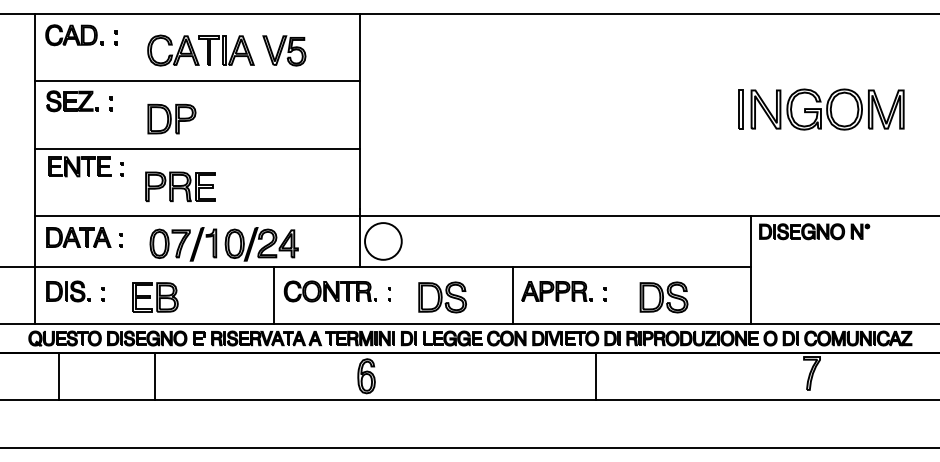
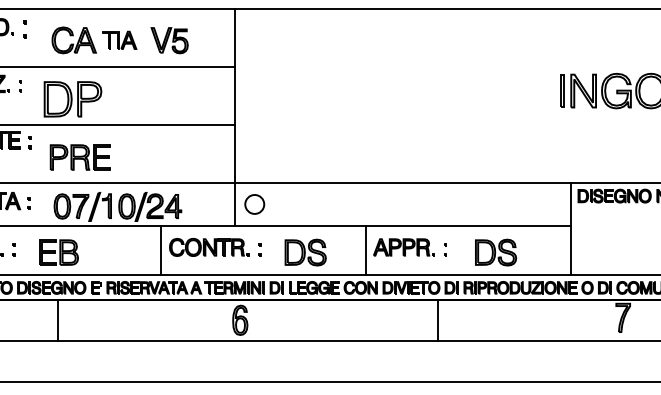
part: (115, 37) -> (24, 29), size x1.4
part: (226, 50) -> (119, 40), size x0.7
part: (171, 118) -> (72, 98), size x1.4
circle: (383, 241) -> (254, 204), size x0.6

